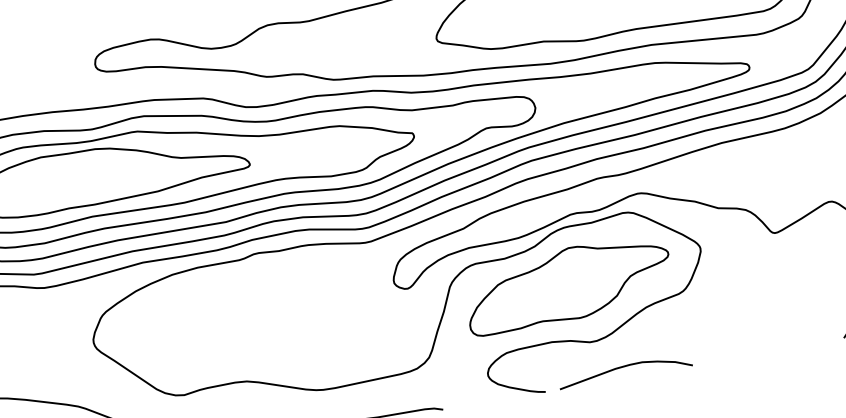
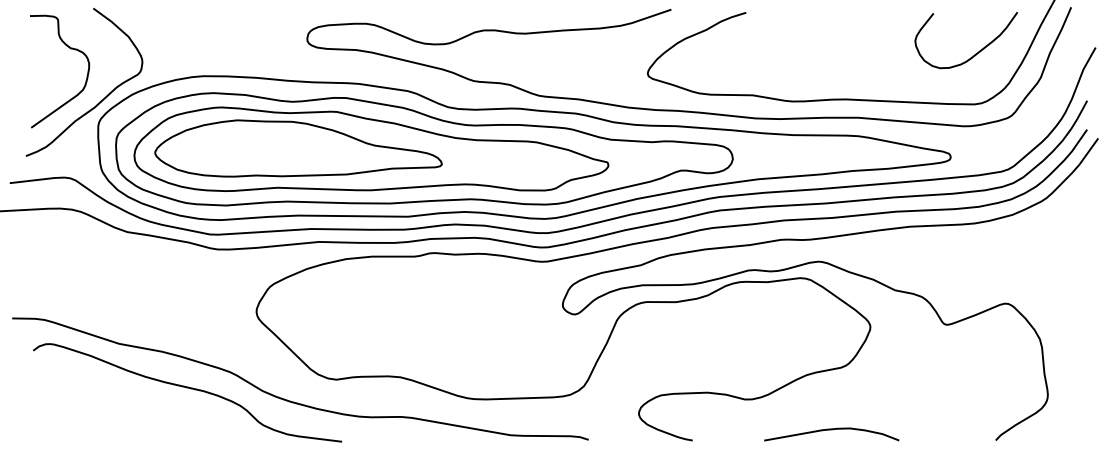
part: (567, 284) -> (733, 338), removed
curve: (624, 367) -> (831, 430), moved

